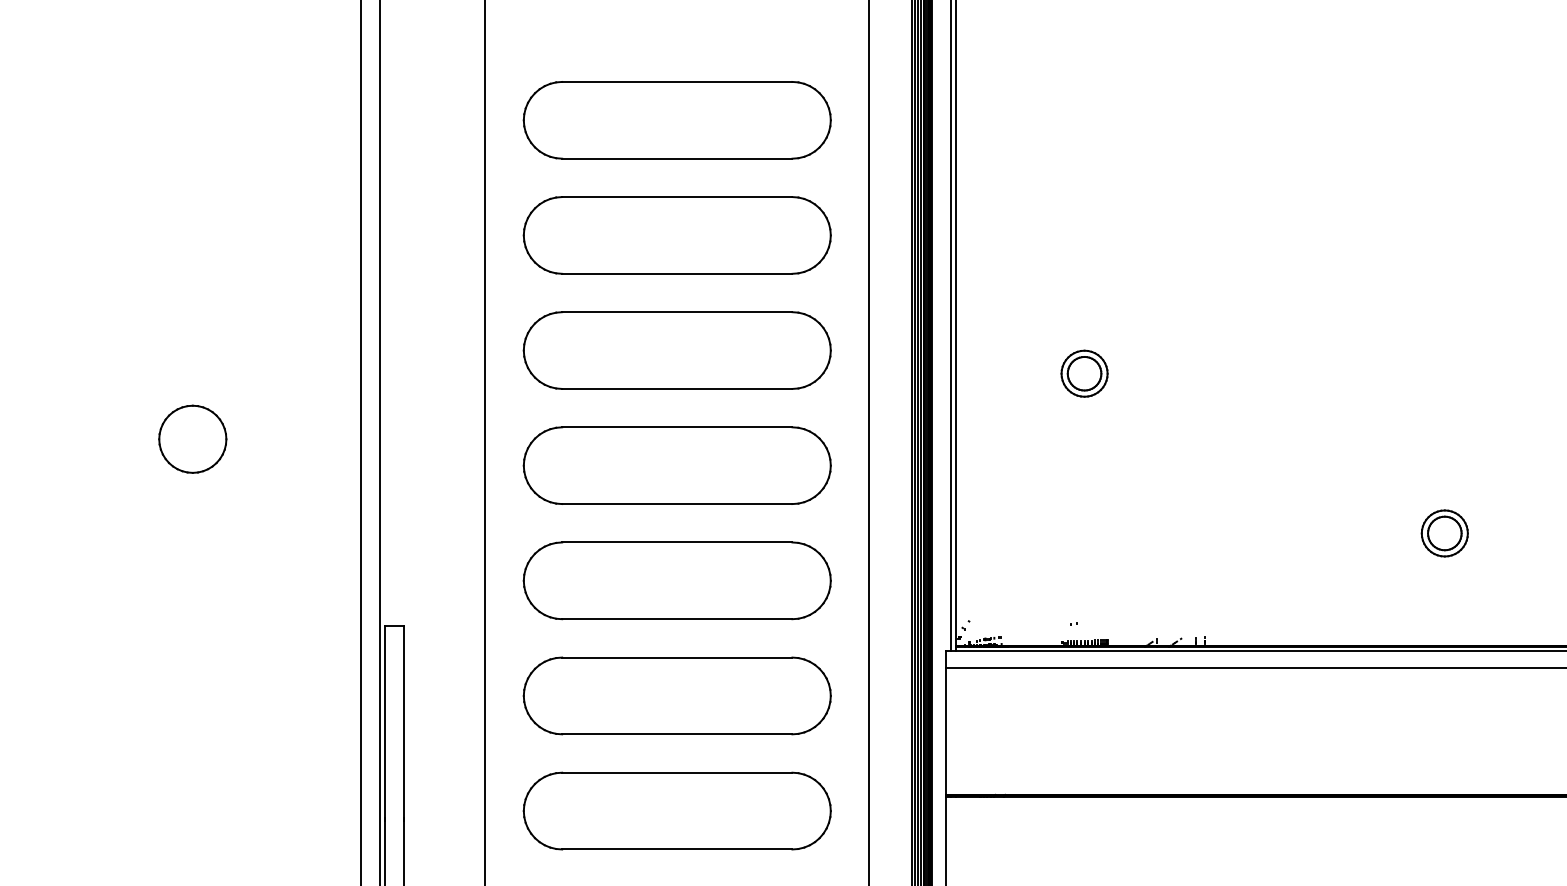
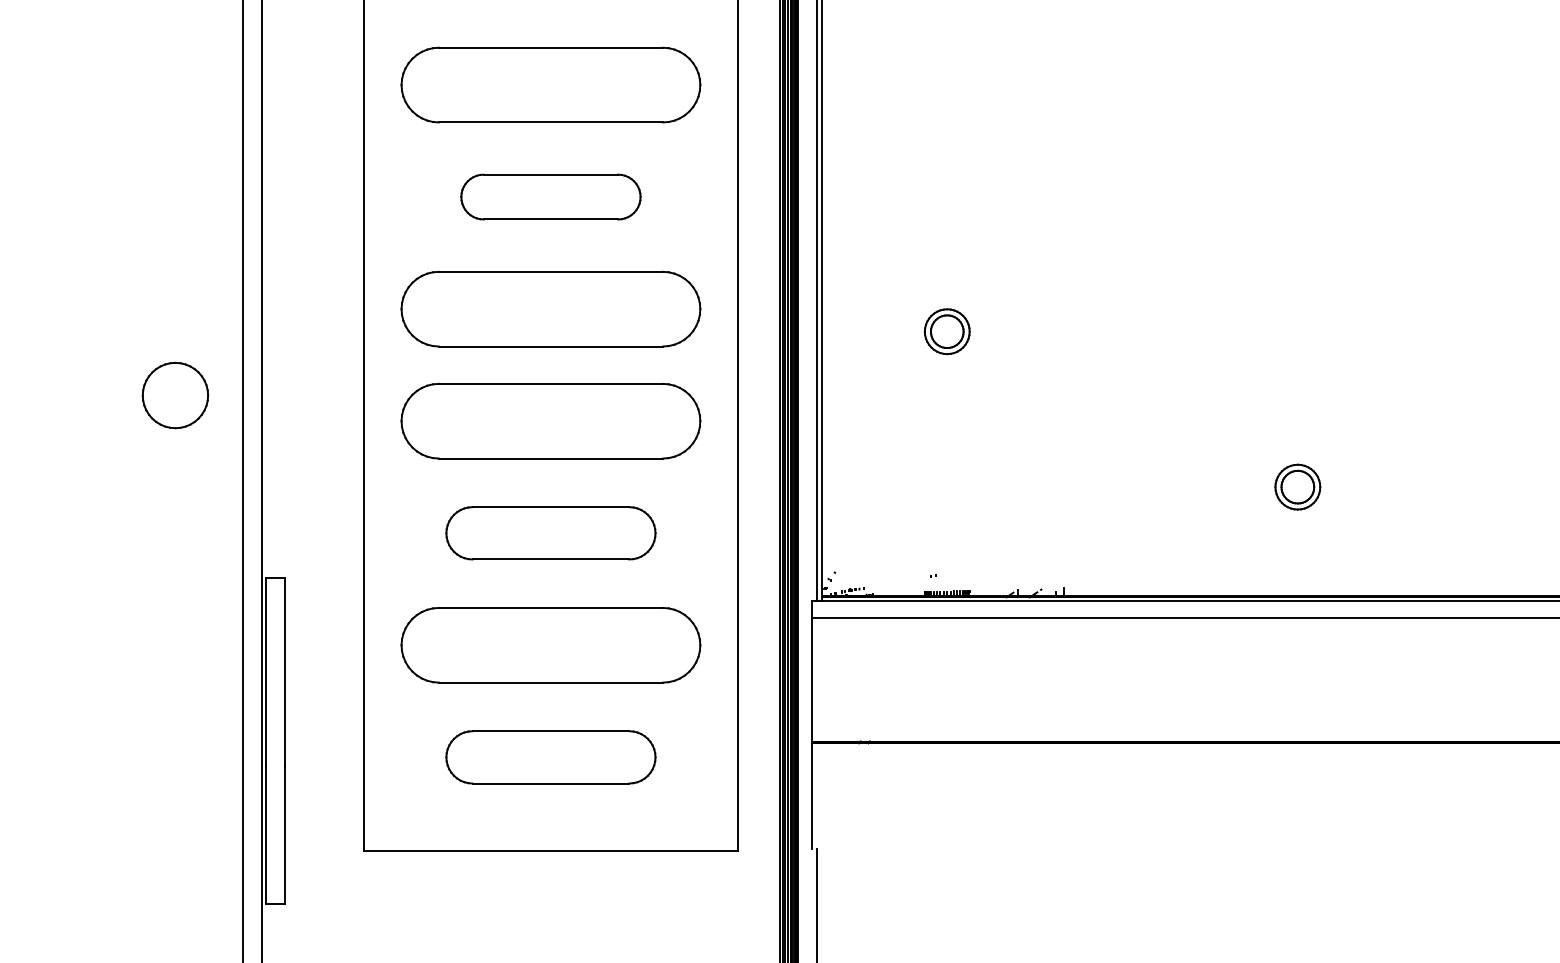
part: (676, 234) -> (550, 196), size x0.6
part: (192, 439) -> (175, 395), moved
part: (676, 581) -> (550, 533), size x0.7
part: (676, 811) -> (550, 757), size x0.7

